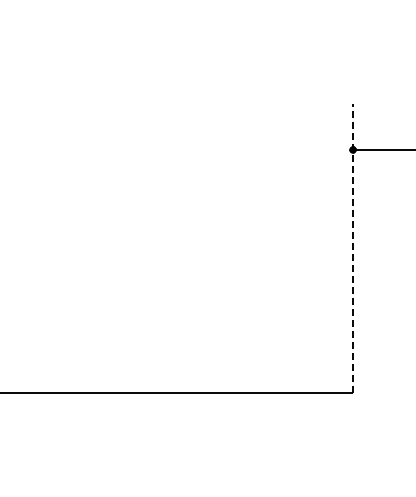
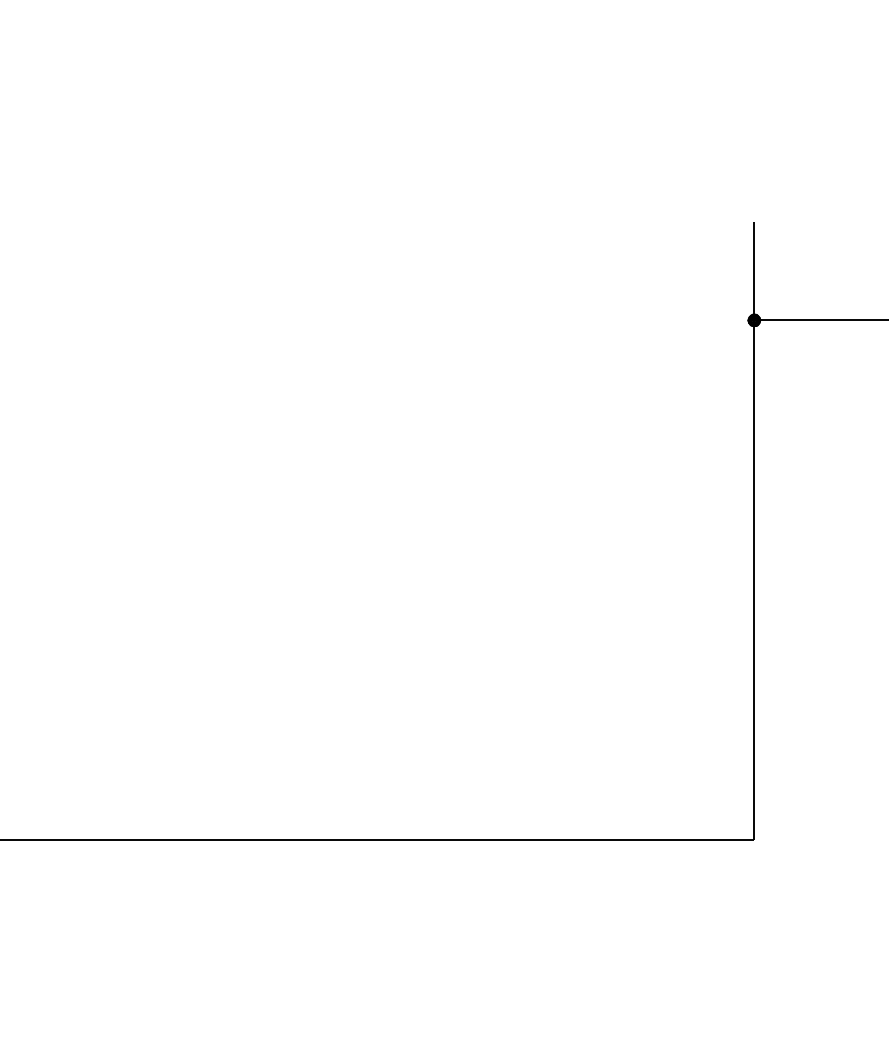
line: (353, 248) -> (755, 531), dashed -> solid

